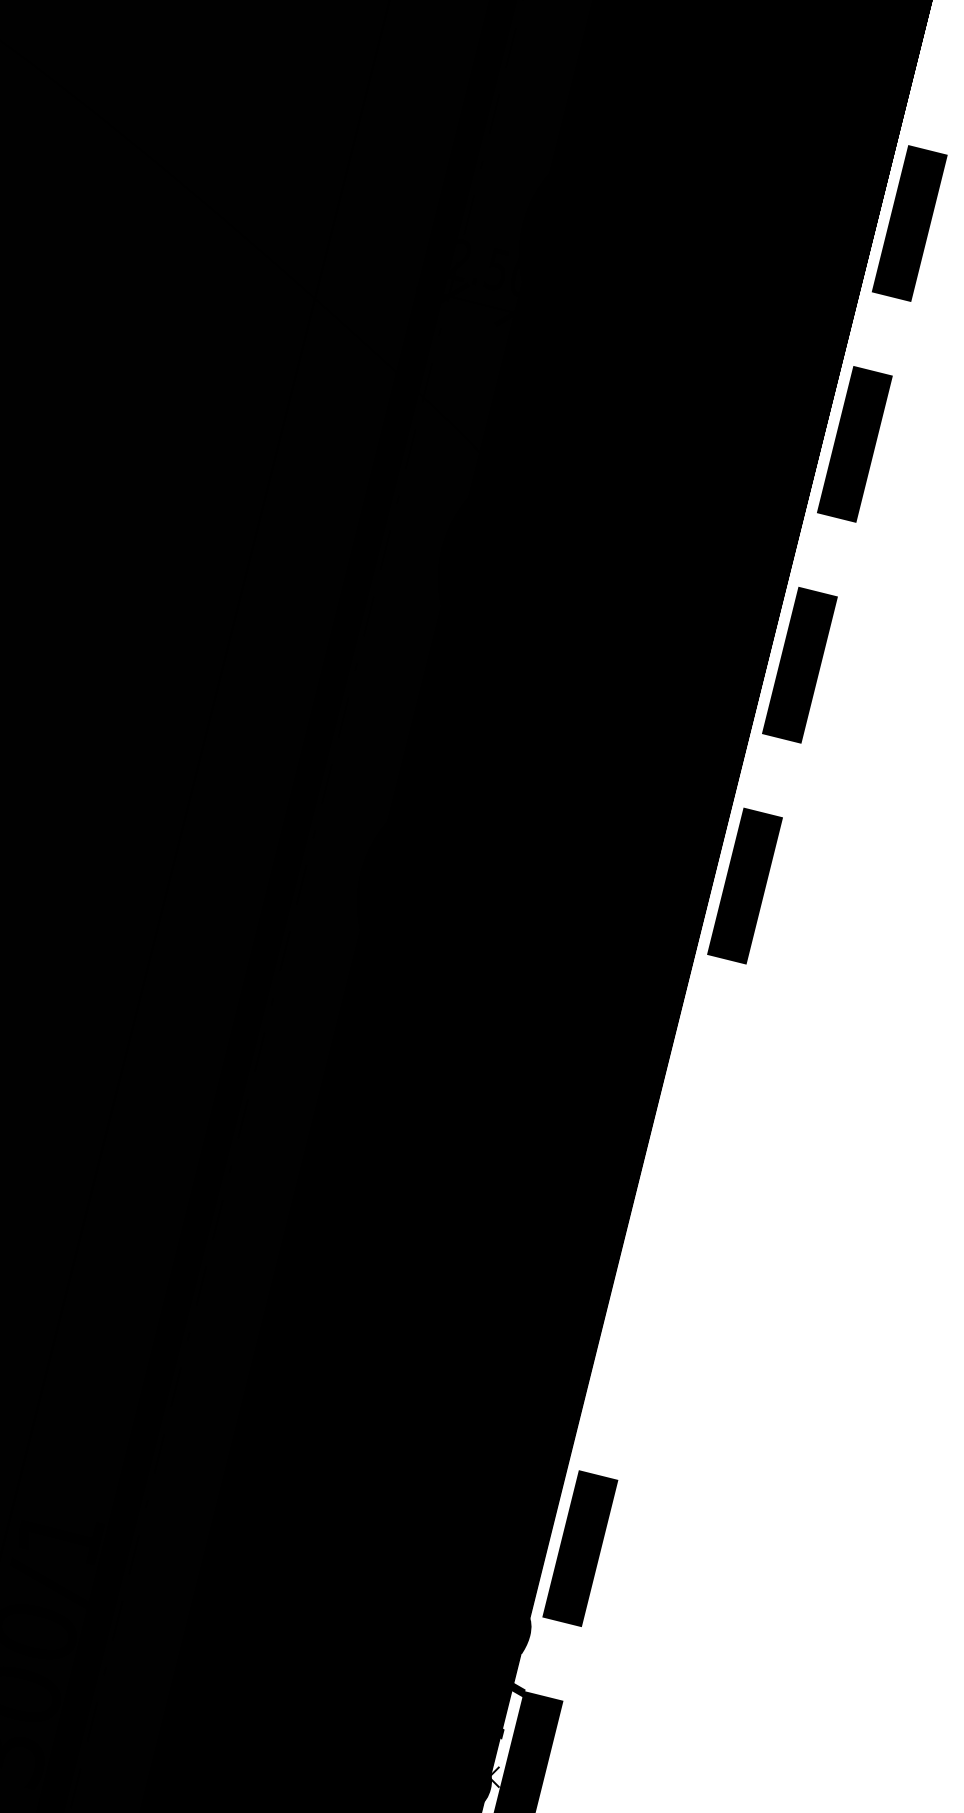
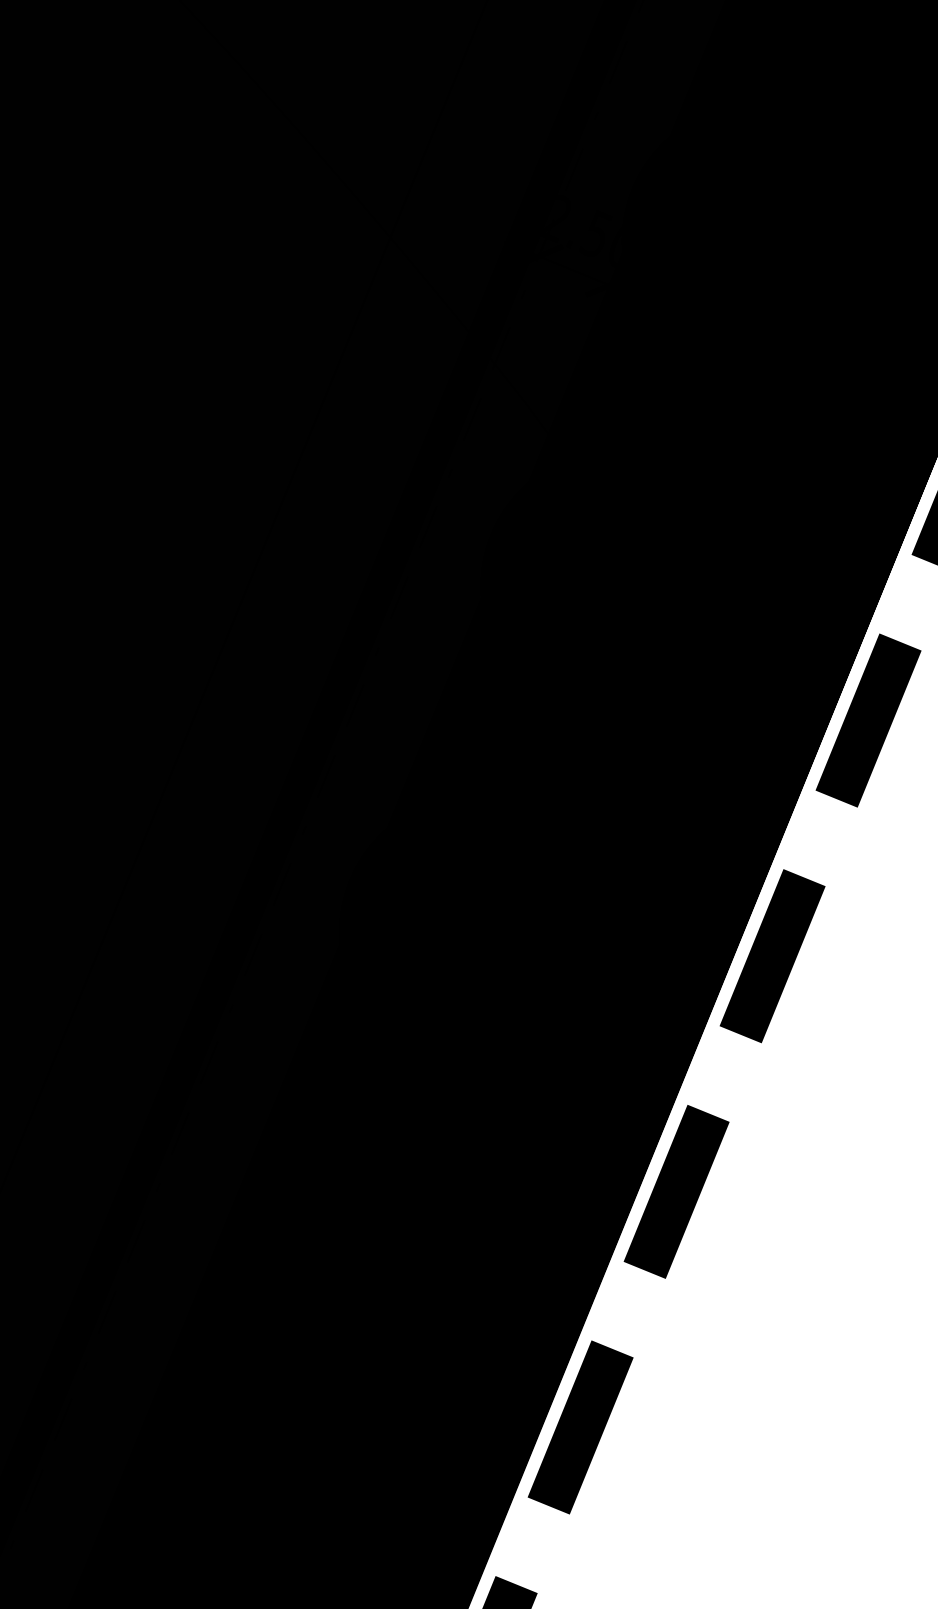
line: (689, 1106) -> (676, 1191), added
line: (635, 1327) -> (581, 1427), added

